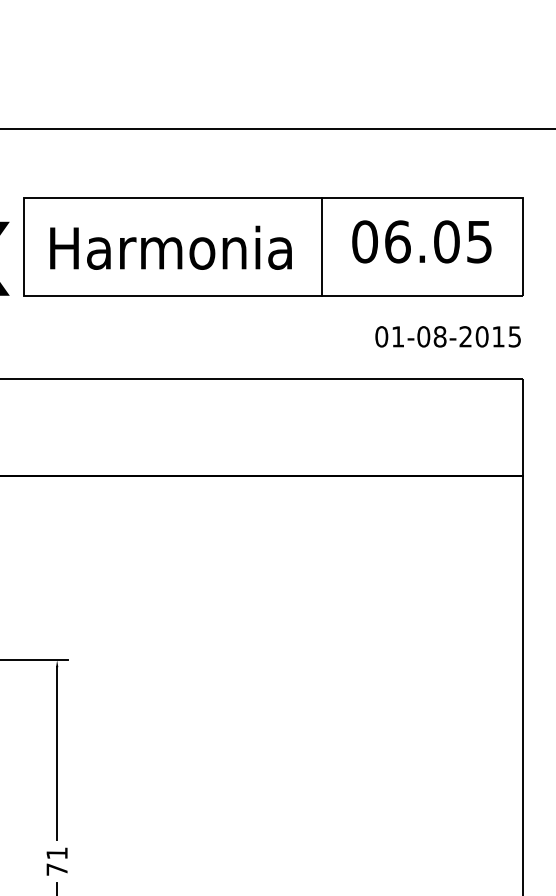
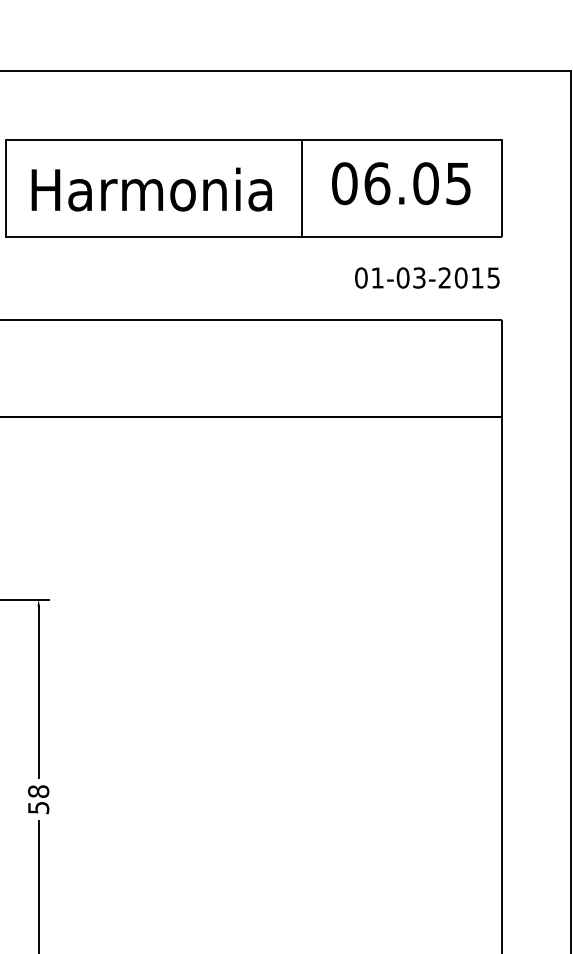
text: (440, 336) -> (419, 277), 01-08-2015 -> 01-03-2015
text: (56, 861) -> (38, 799), 71 -> 58

